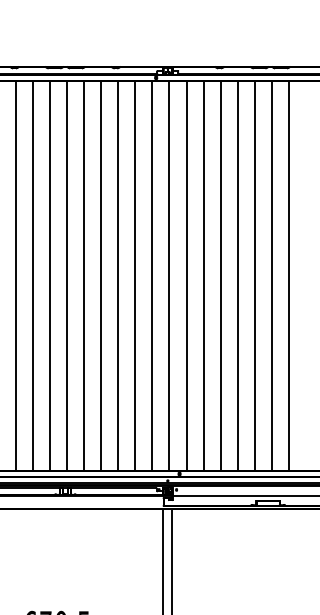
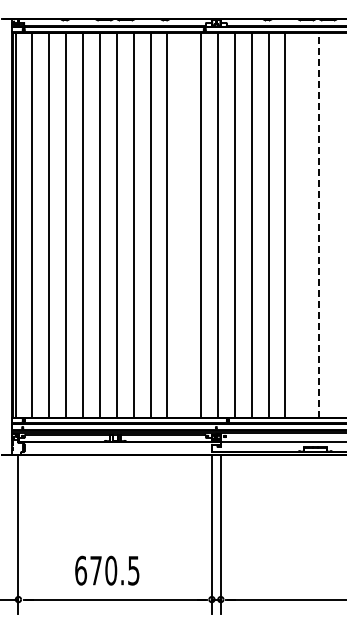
line: (135, 275) -> (184, 224), removed
line: (255, 275) -> (302, 224), removed
line: (272, 275) -> (319, 224), solid -> dashed
line: (288, 275) -> (335, 224), removed

